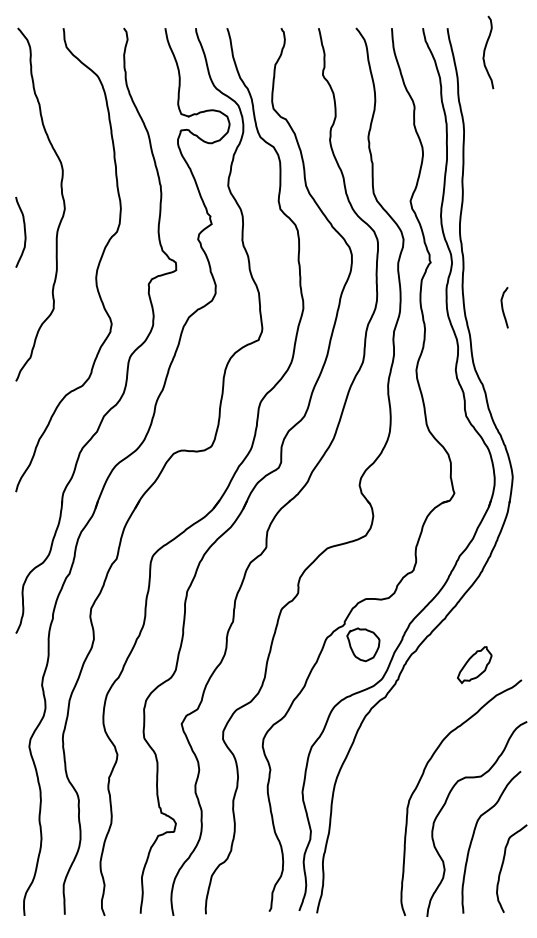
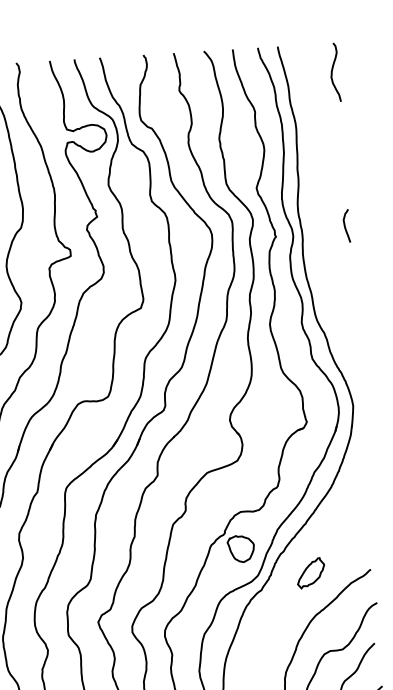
curve: (485, 52) -> (332, 72), moved
curve: (503, 307) -> (345, 225), moved
part: (474, 665) -> (310, 573), moved

